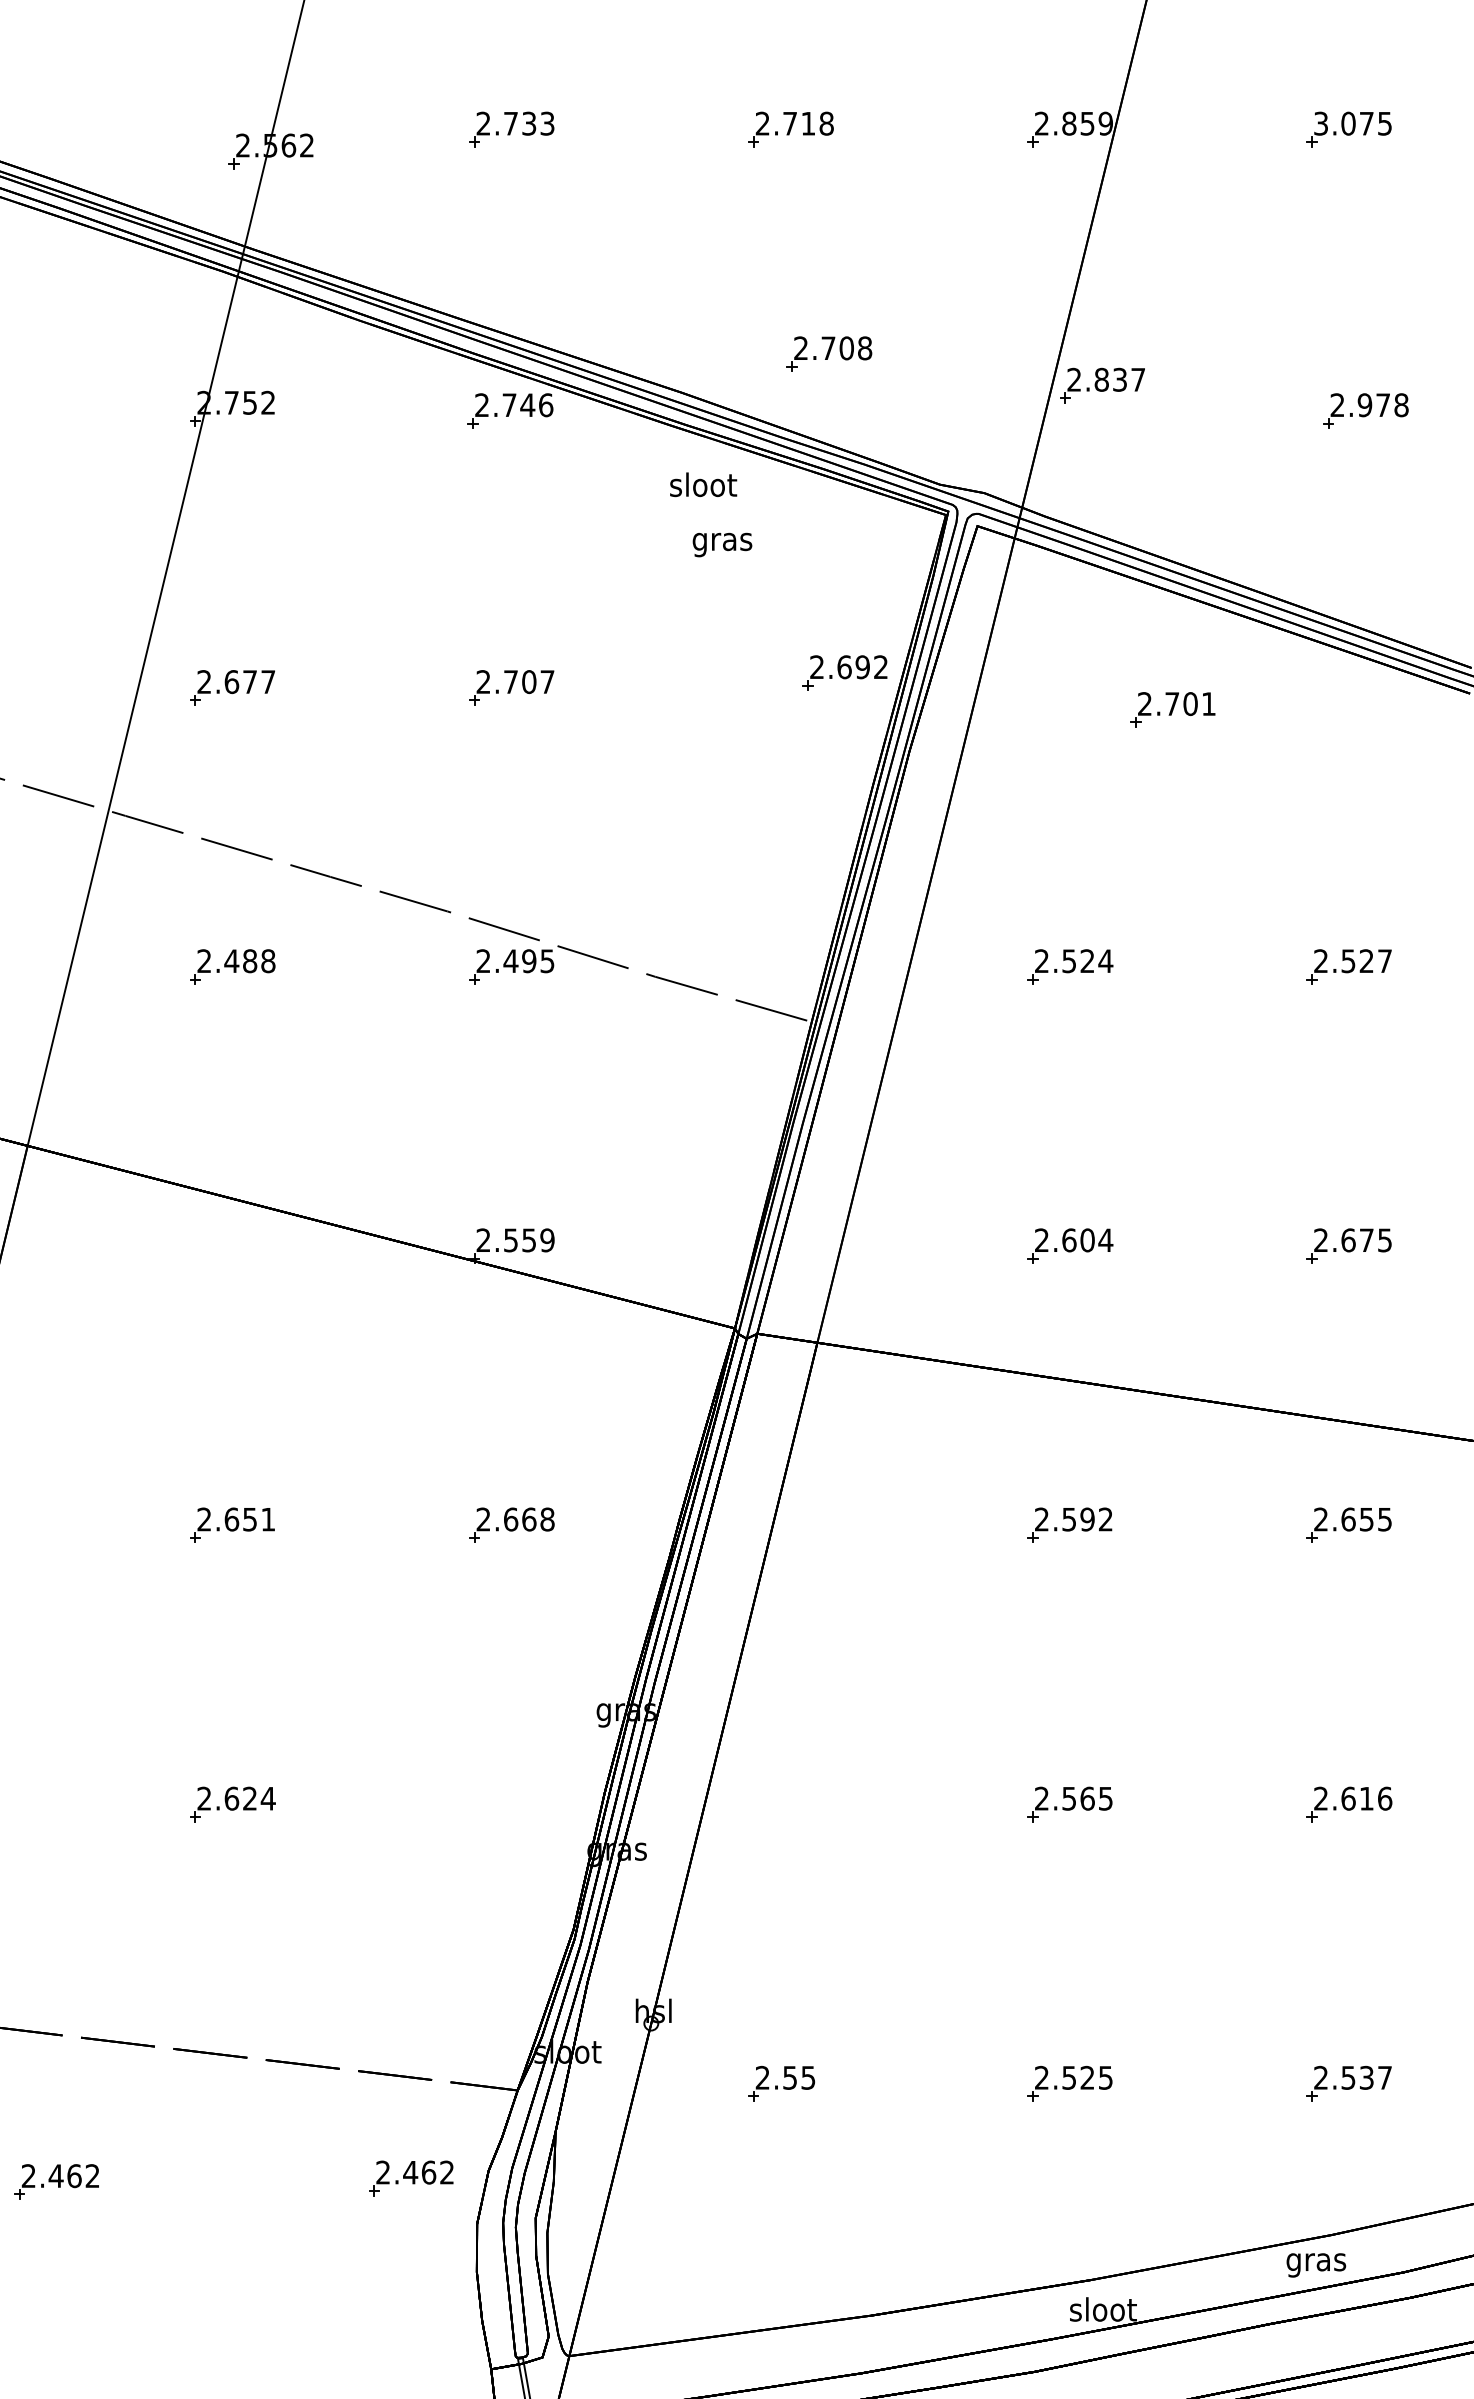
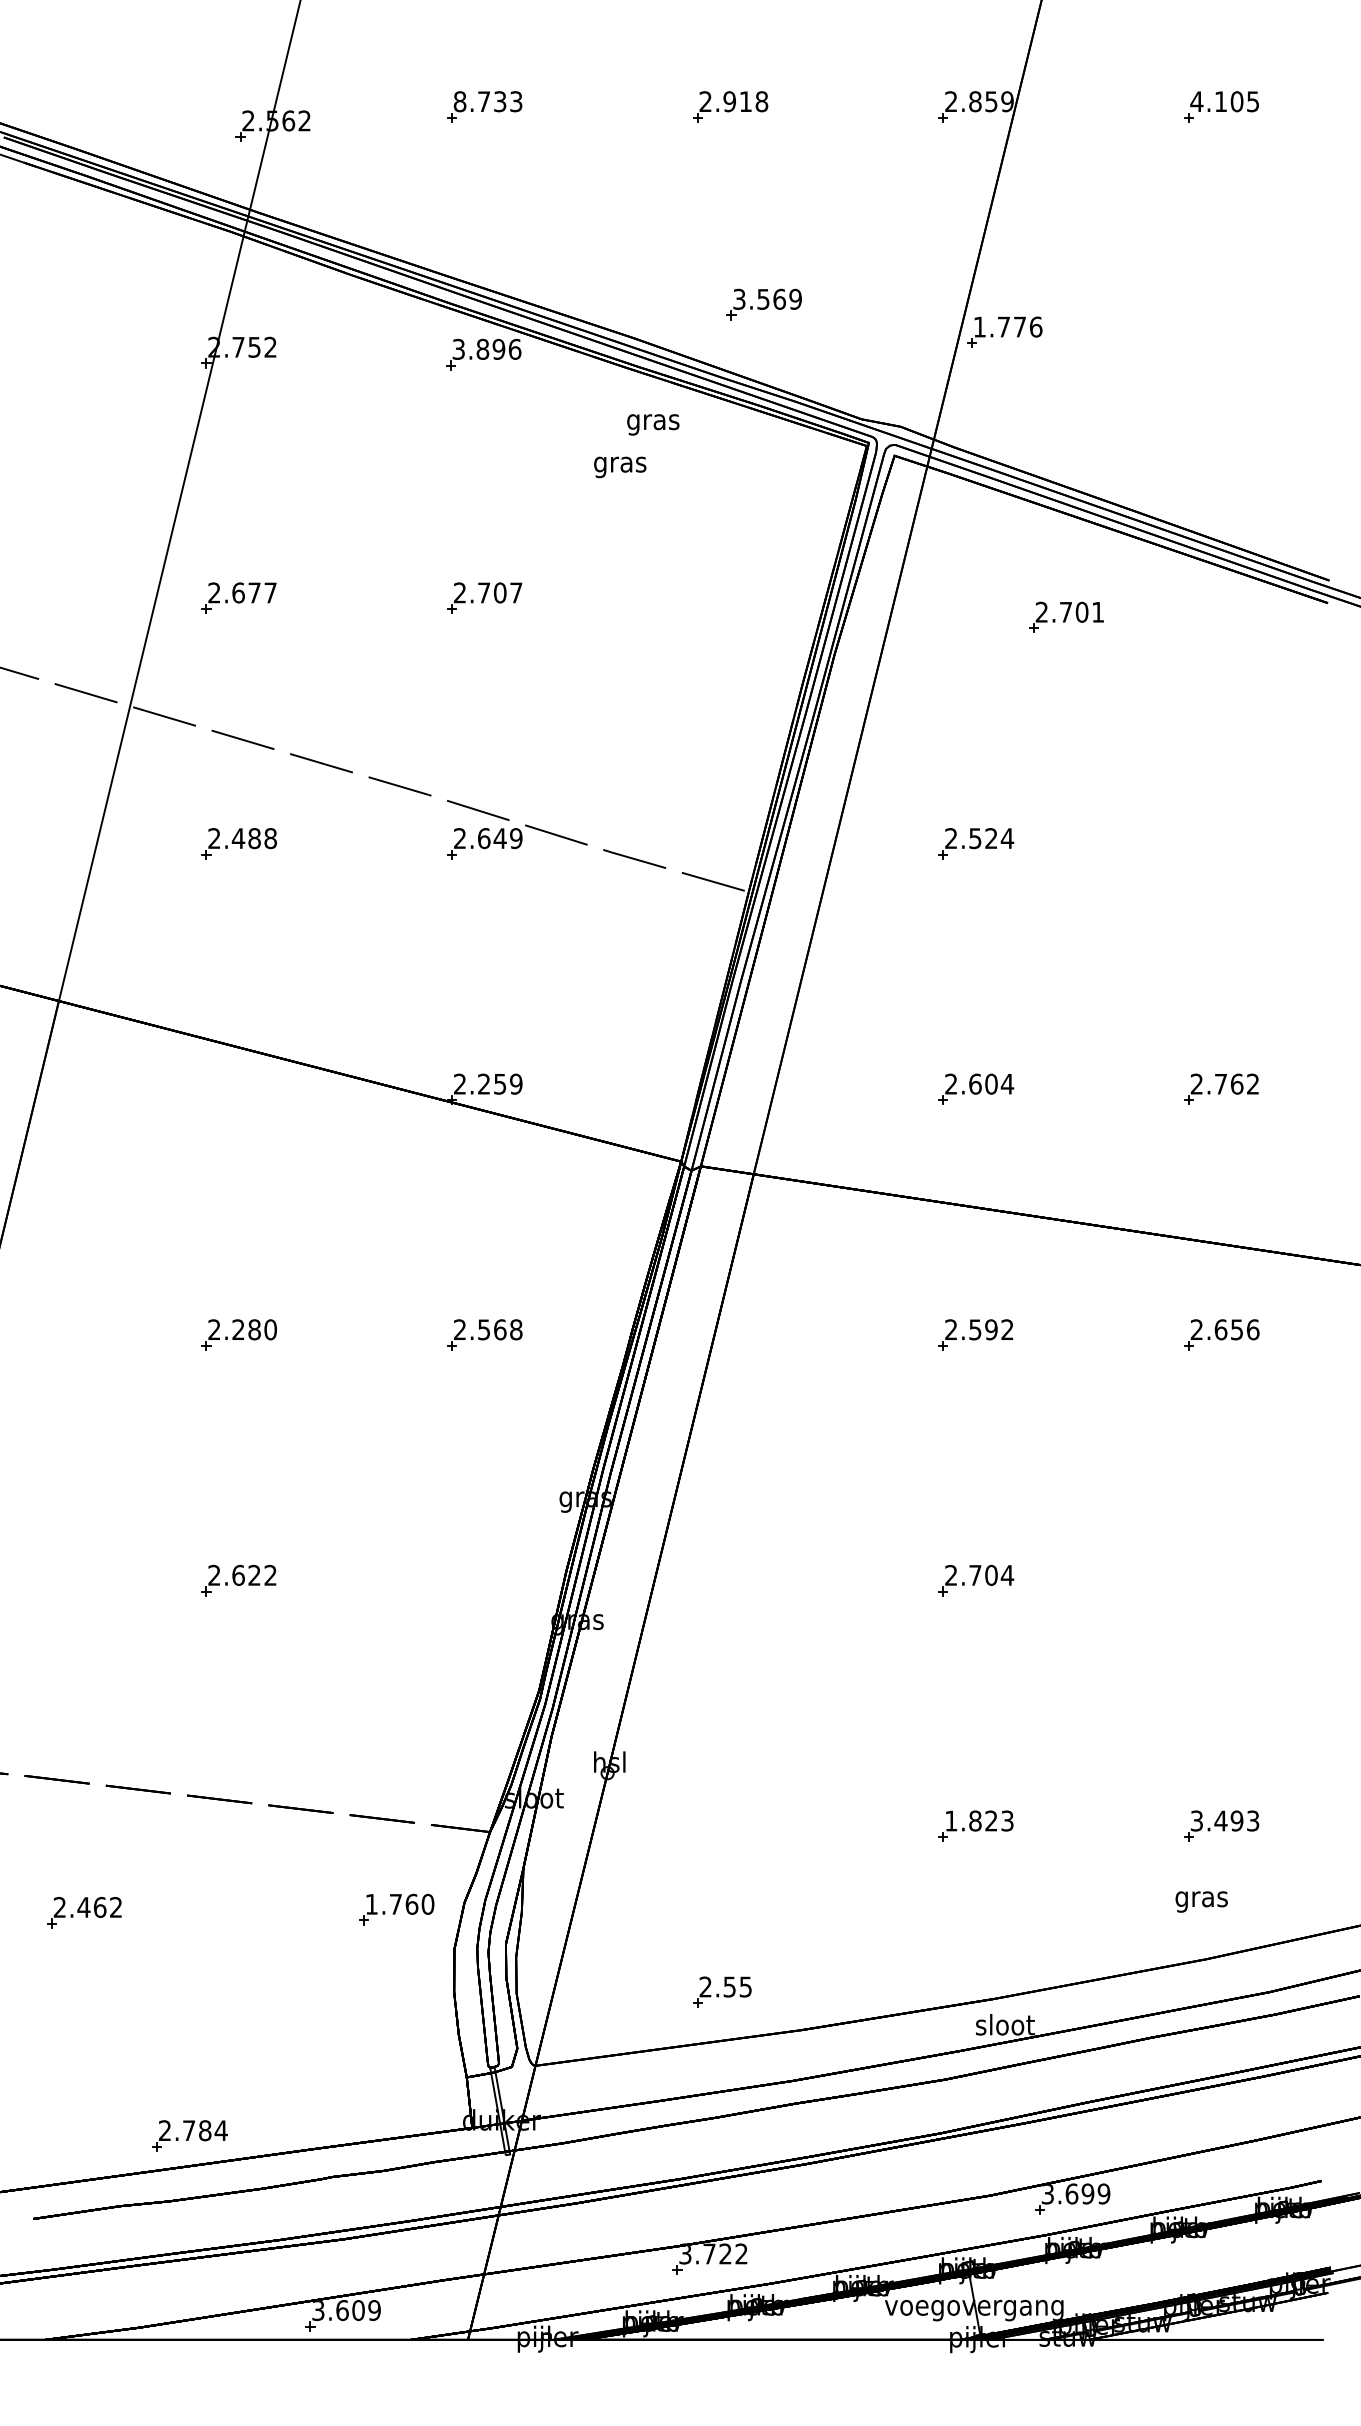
text: (482, 123) -> (459, 101), 2.733 -> 8.733
text: (789, 123) -> (729, 101), 2.718 -> 2.918
text: (1343, 123) -> (1216, 101), 3.075 -> 4.105
text: (833, 347) -> (767, 298), 2.708 -> 3.569
text: (1105, 379) -> (1007, 326), 2.837 -> 1.776
text: (504, 404) -> (478, 348), 2.746 -> 3.896
part: (1364, 411) -> (1235, 354), removed
text: (703, 487) -> (653, 421), sloot -> gras
text: (722, 545) -> (620, 467), moved
part: (844, 672) -> (777, 584), removed
text: (528, 961) -> (499, 838), 2.495 -> 2.649
part: (1349, 966) -> (1221, 843), removed
text: (510, 1239) -> (483, 1083), 2.559 -> 2.259
text: (1366, 1239) -> (1236, 1083), 2.675 -> 2.762
text: (249, 1519) -> (254, 1329), 2.651 -> 2.280
text: (511, 1519) -> (484, 1329), 2.668 -> 2.568
text: (1385, 1519) -> (1253, 1329), 2.655 -> 2.656
text: (268, 1797) -> (270, 1574), 2.624 -> 2.622
text: (1087, 1797) -> (991, 1574), 2.565 -> 2.704
part: (1349, 1804) -> (1221, 1580), removed
text: (1074, 2077) -> (979, 1820), 2.525 -> 1.823
text: (1352, 2077) -> (1224, 1820), 2.537 -> 3.493
part: (781, 2082) -> (722, 1991), moved
text: (414, 2171) -> (399, 1903), 2.462 -> 1.760
text: (1316, 2264) -> (1201, 1901), moved

